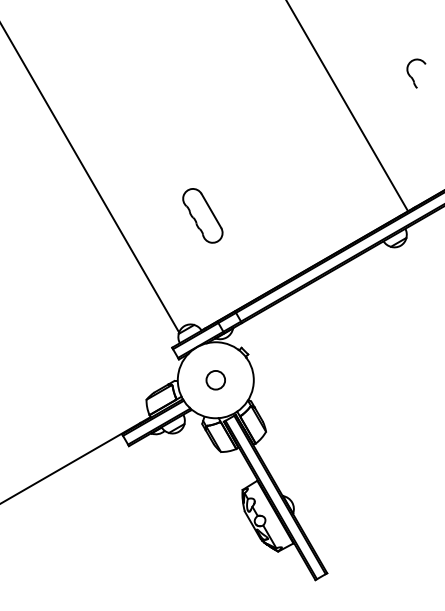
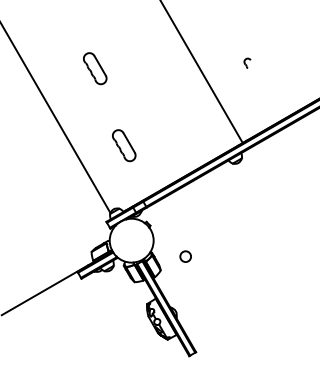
part: (416, 73) -> (247, 63), size x0.6
part: (153, 82) -> (95, 68), added
circle: (215, 379) -> (185, 256), moved

